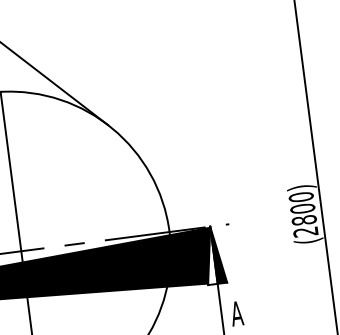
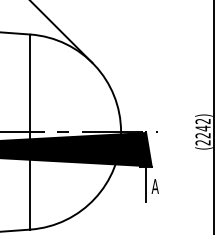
text: (301, 208) -> (202, 128), (2800) -> (2242)

